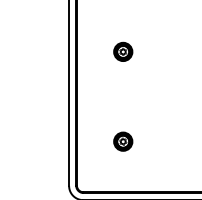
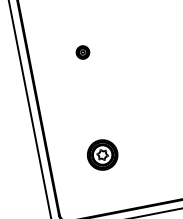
part: (123, 51) -> (83, 52), size x0.6
part: (123, 141) -> (102, 154), size x1.4

